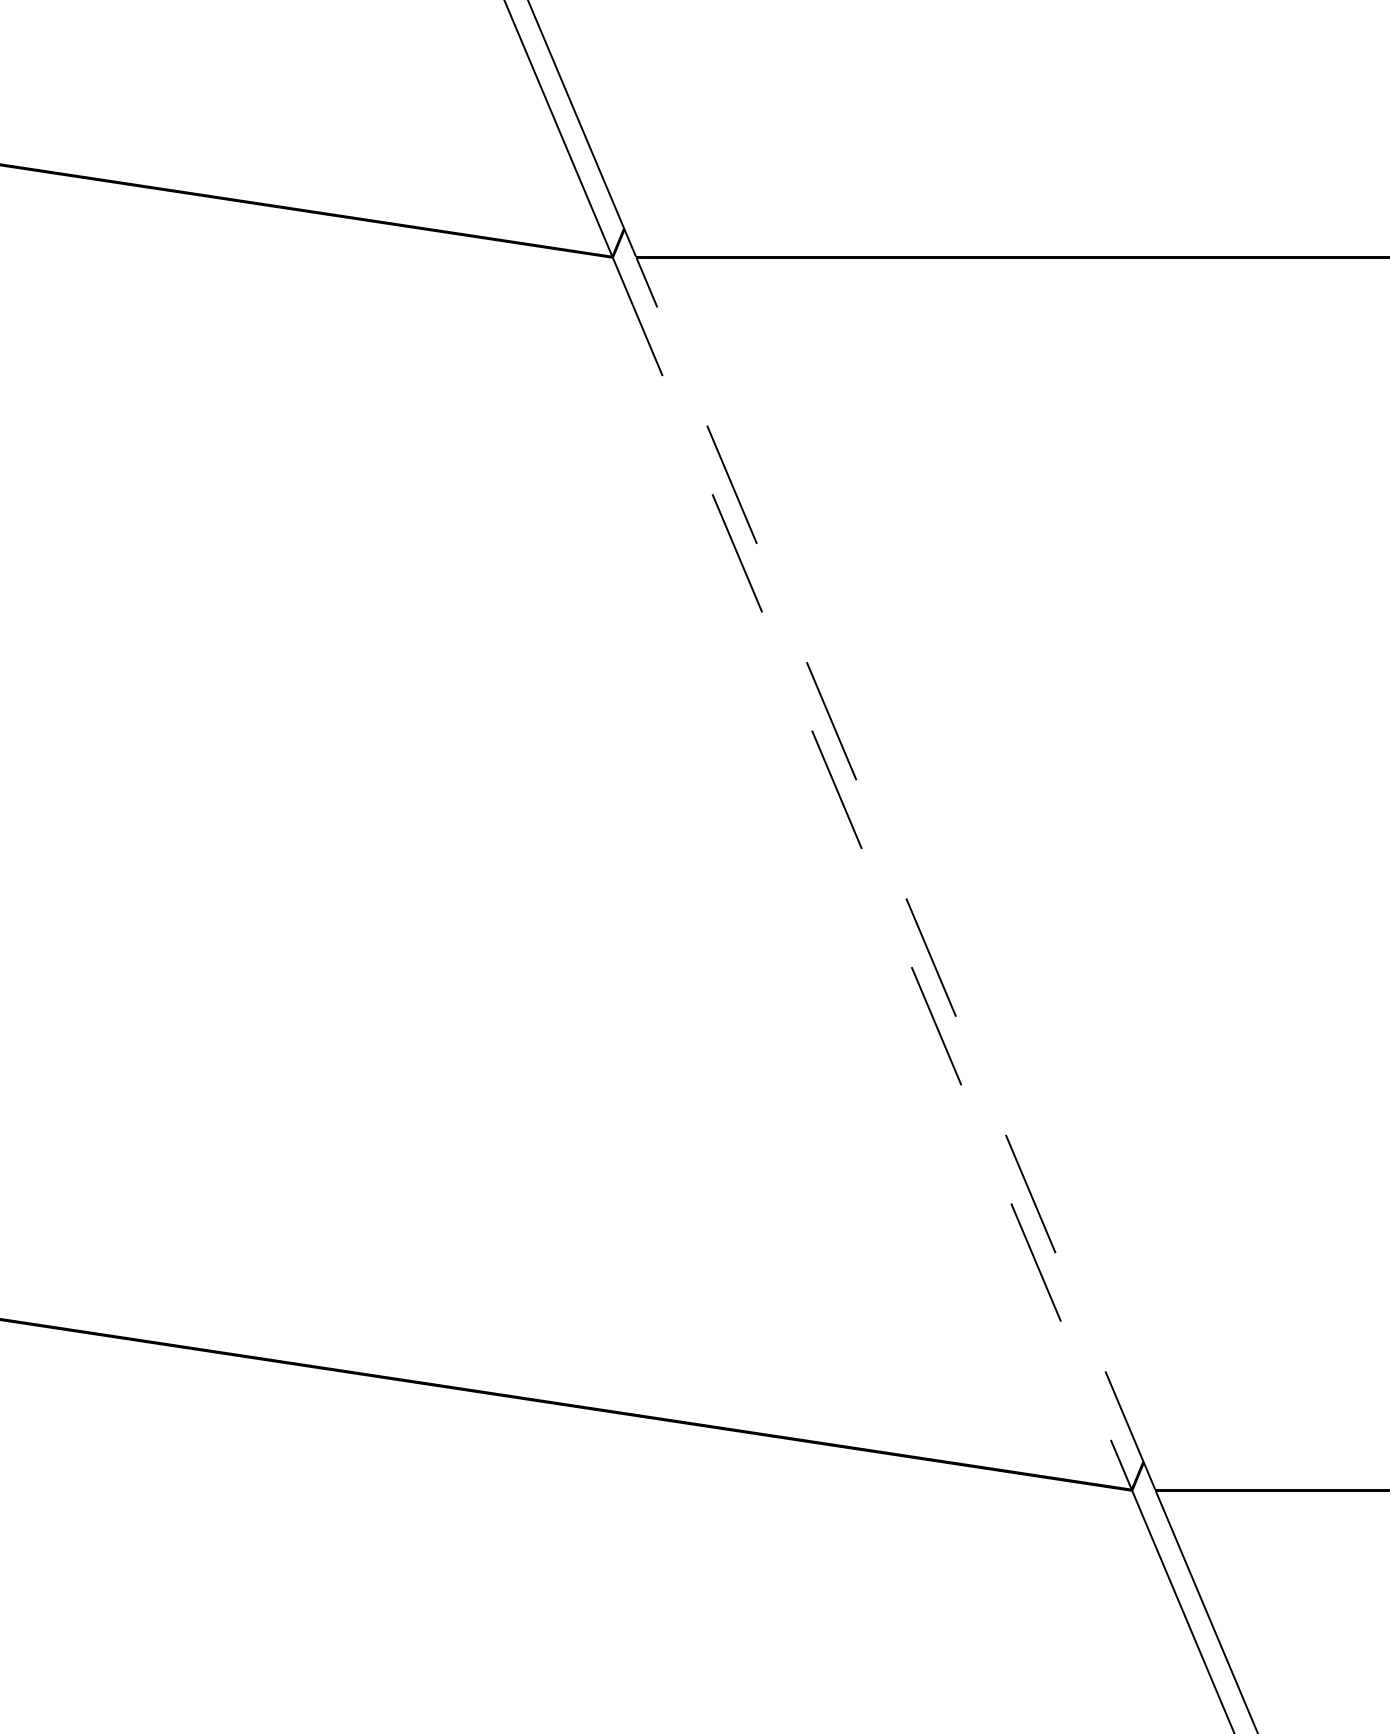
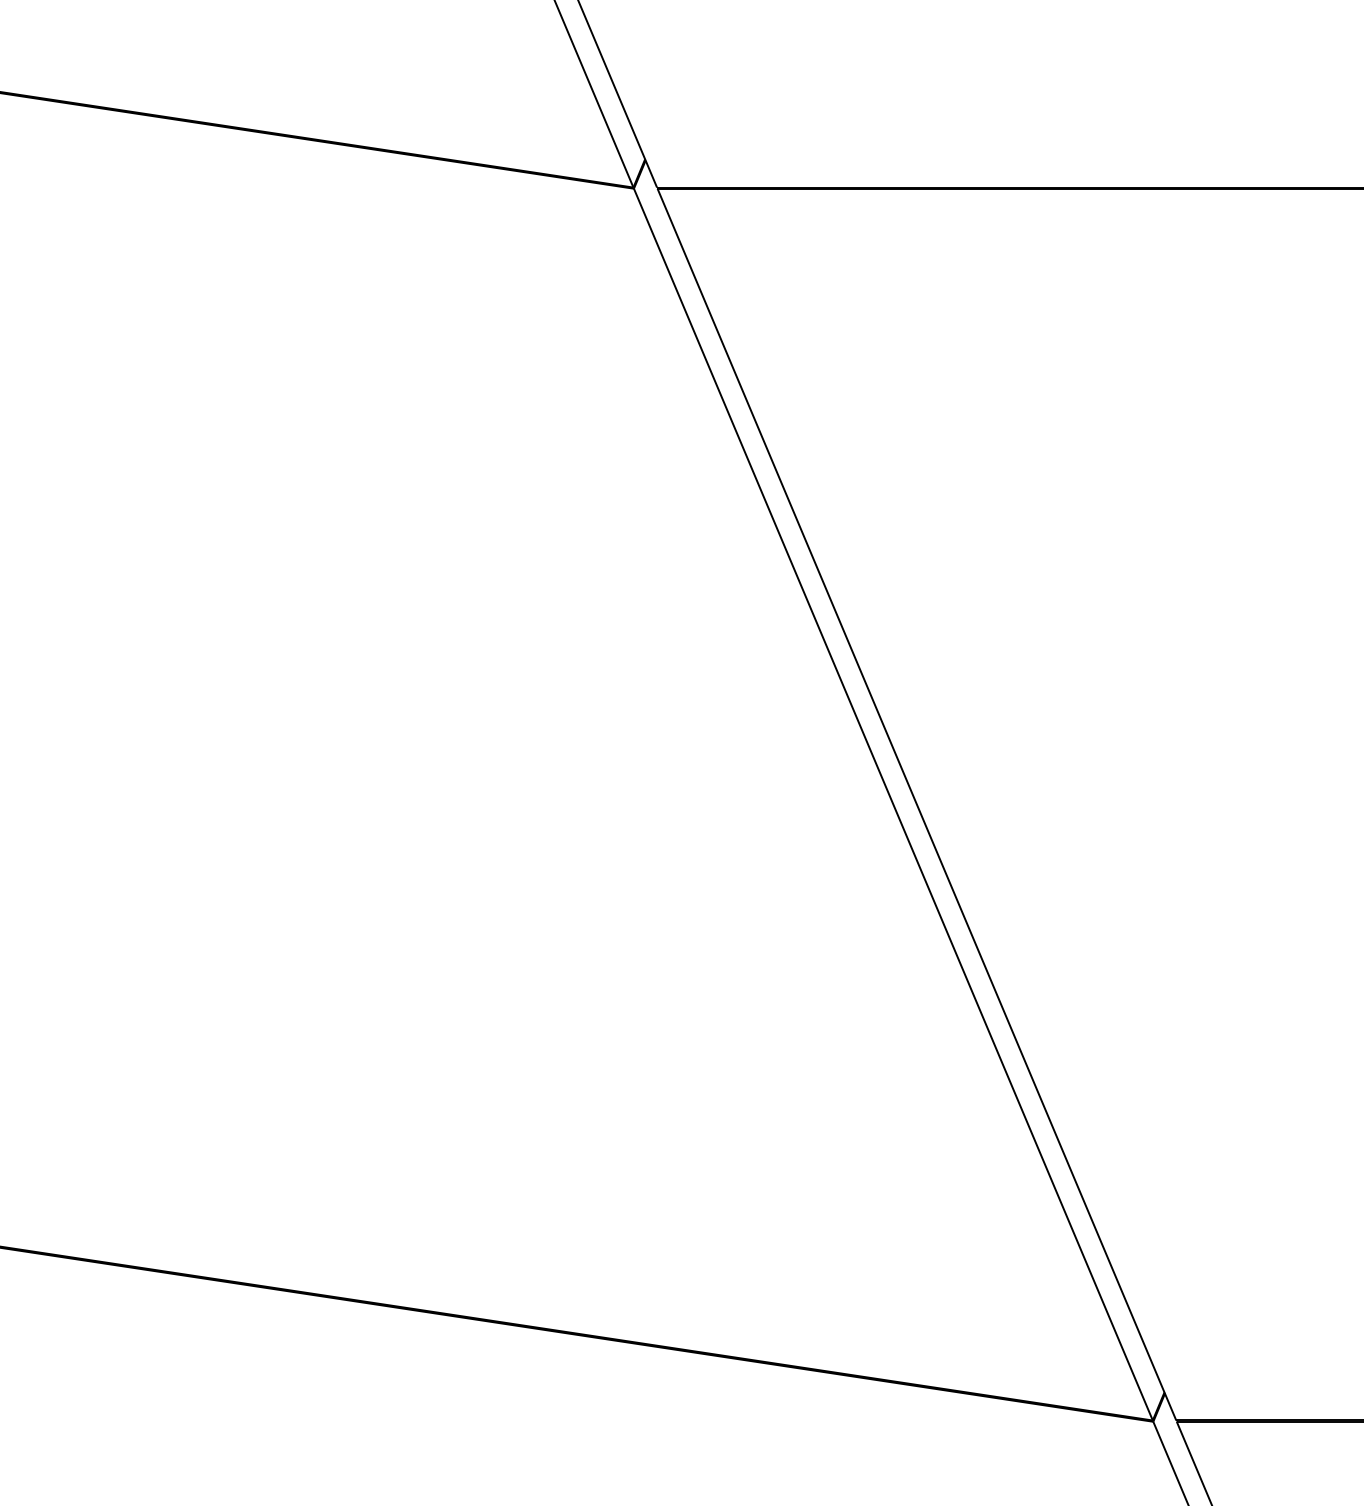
line: (895, 873) -> (916, 804), dashed -> solid
line: (872, 874) -> (893, 805), dashed -> solid

